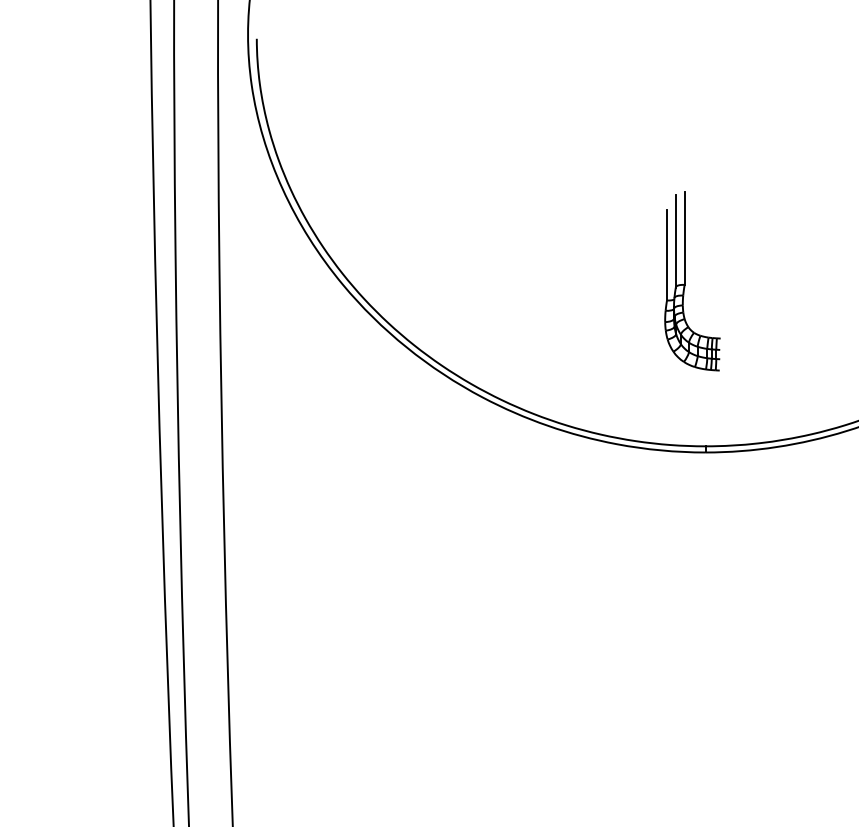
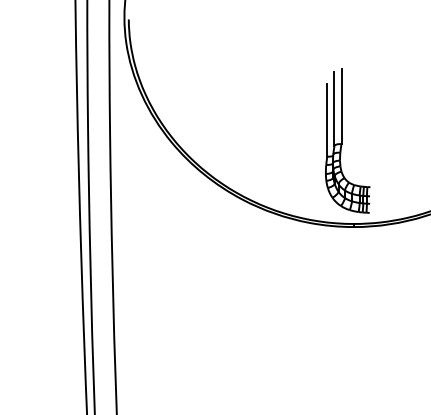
part: (690, 280) -> (346, 140), size x1.6

